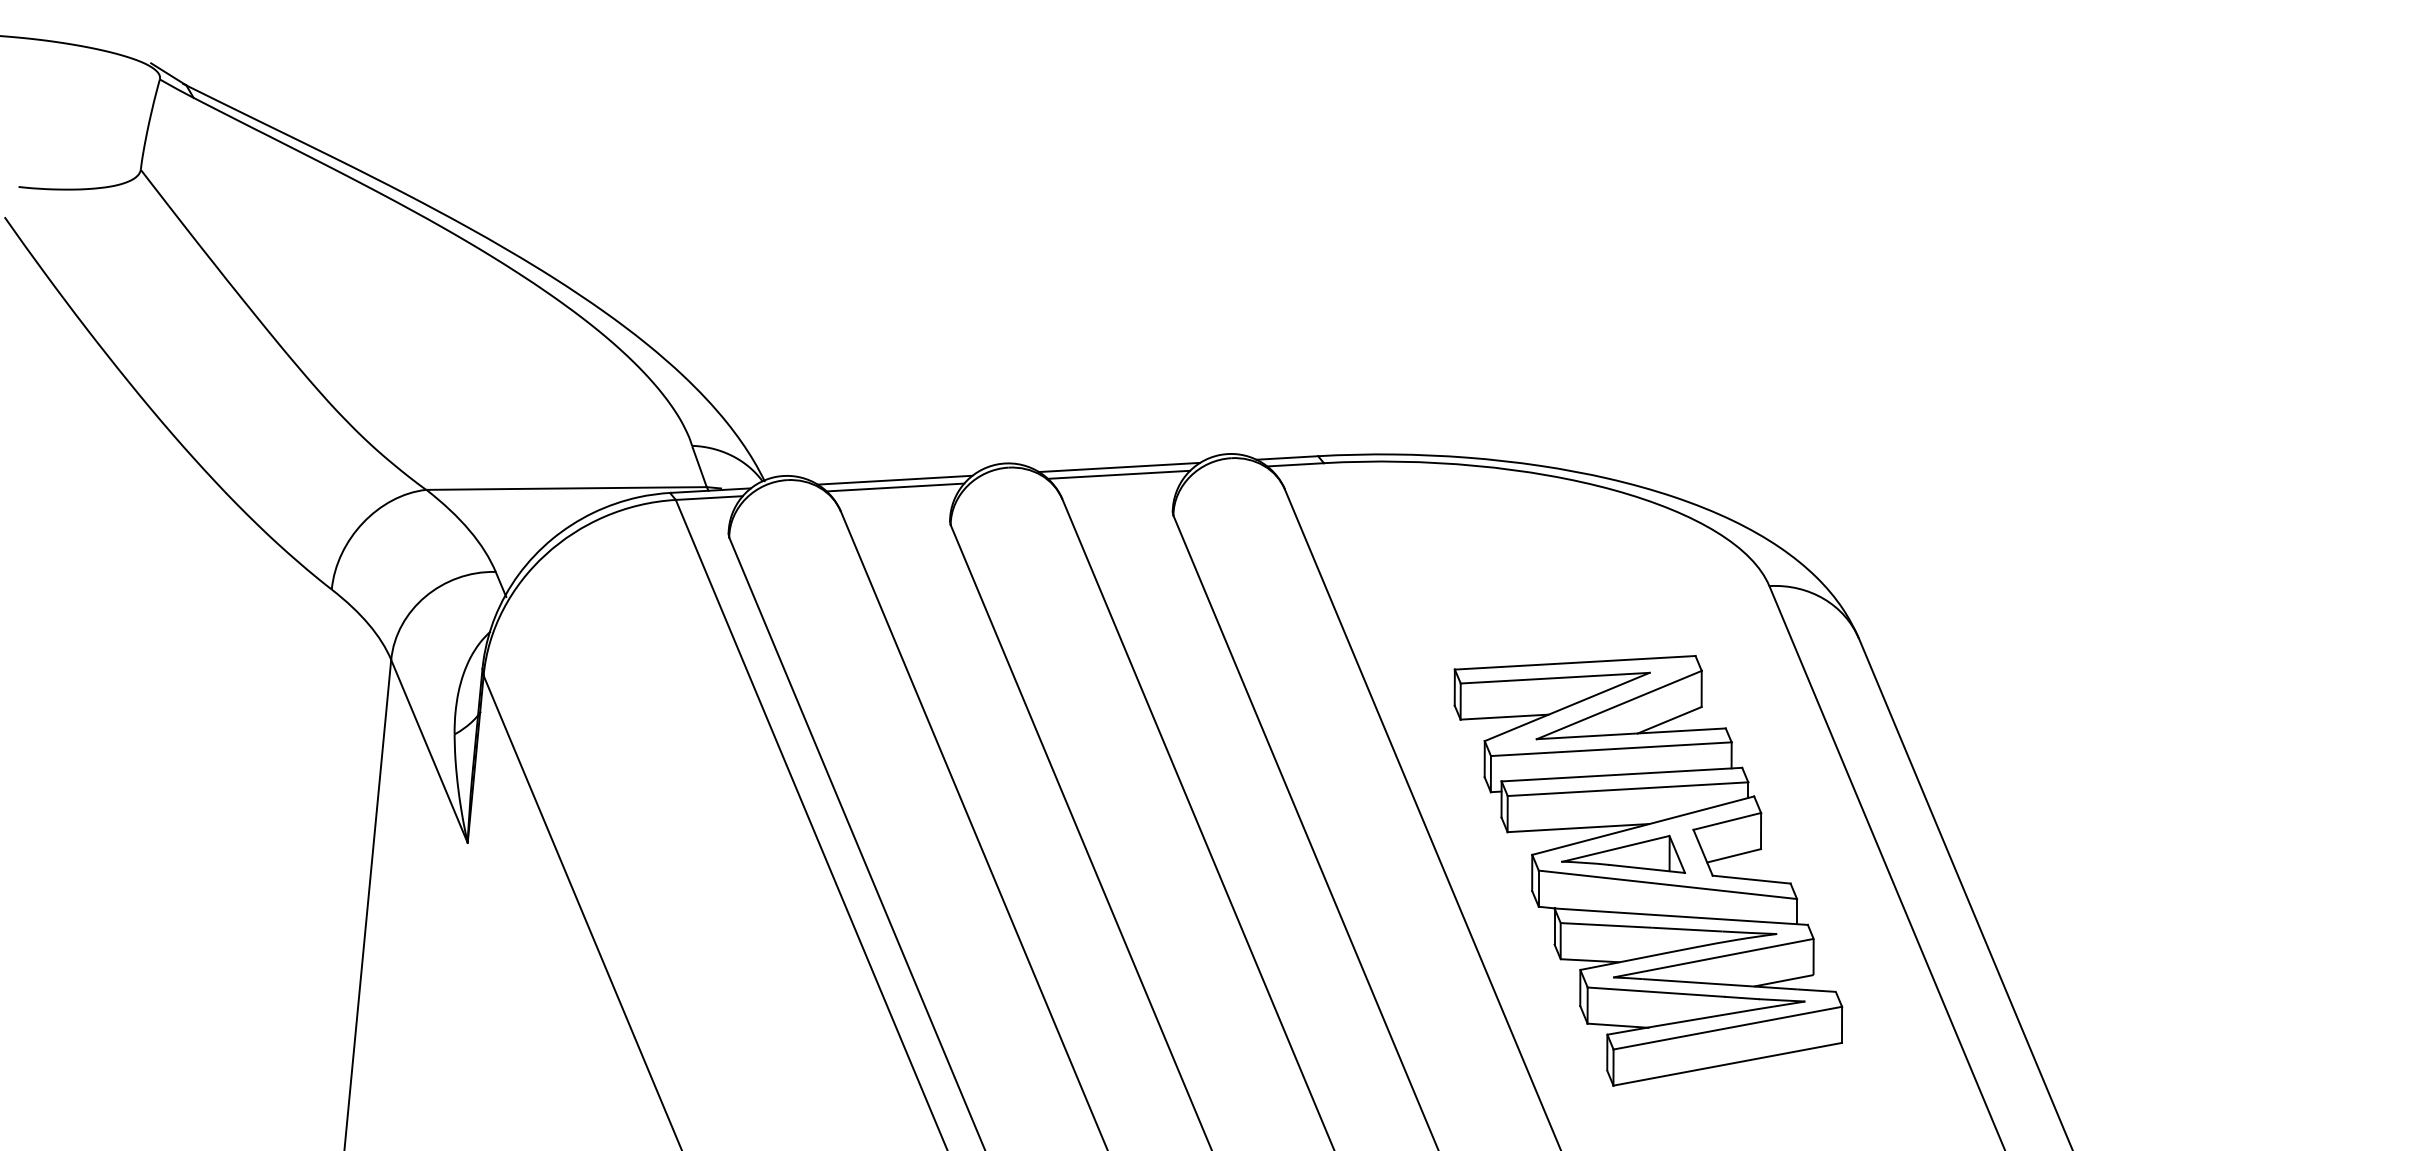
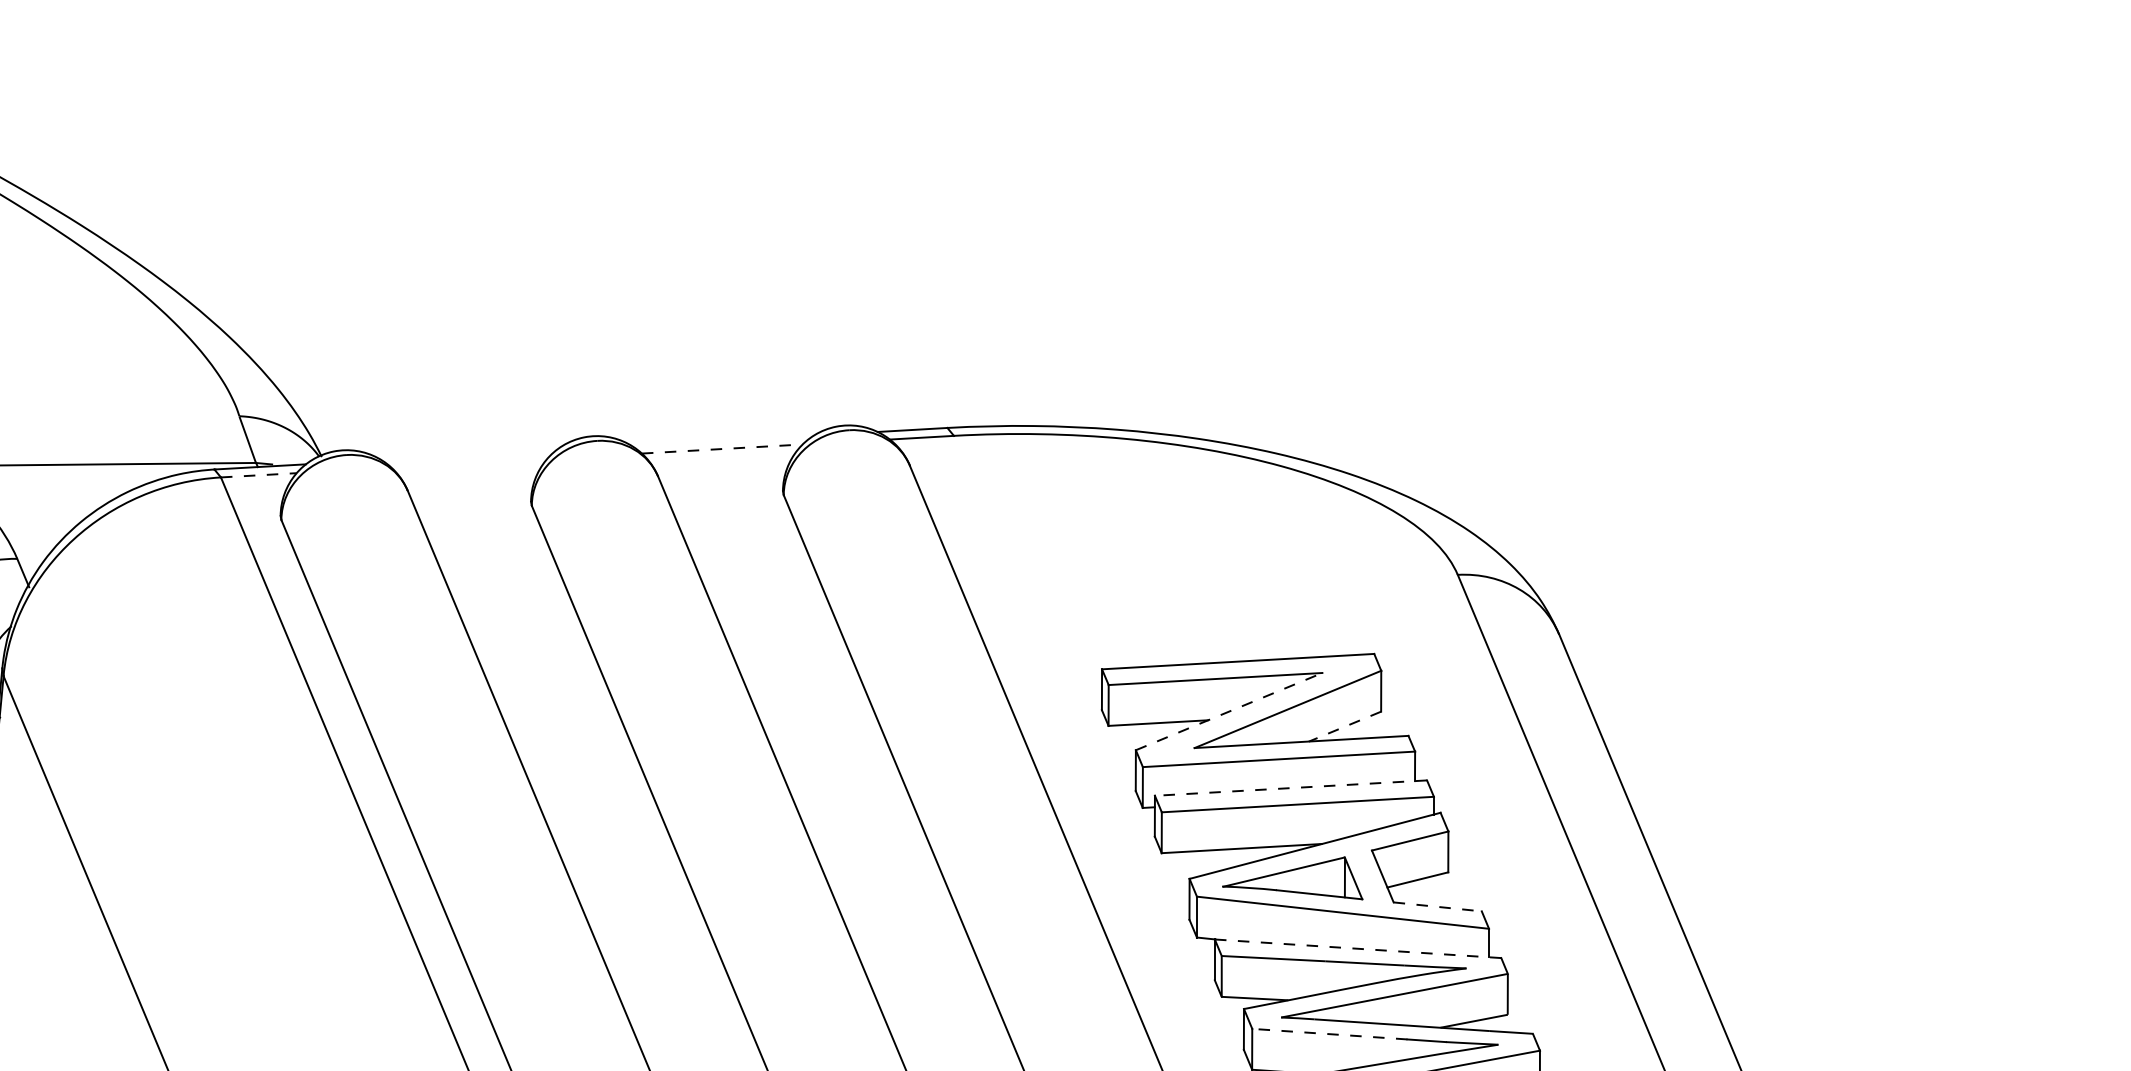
line: (1119, 467) -> (722, 440), removed
line: (1119, 474) -> (722, 448), solid -> dashed
line: (894, 479) -> (468, 454), removed
line: (895, 487) -> (469, 463), removed
line: (709, 498) -> (259, 475), solid -> dashed
line: (1567, 706) -> (1229, 711), solid -> dashed
line: (1669, 720) -> (1344, 726), solid -> dashed
line: (1621, 774) -> (1290, 787), solid -> dashed
line: (1752, 879) -> (1438, 906), solid -> dashed
line: (1681, 916) -> (1358, 948), solid -> dashed
line: (1656, 992) -> (1330, 1034), solid -> dashed

